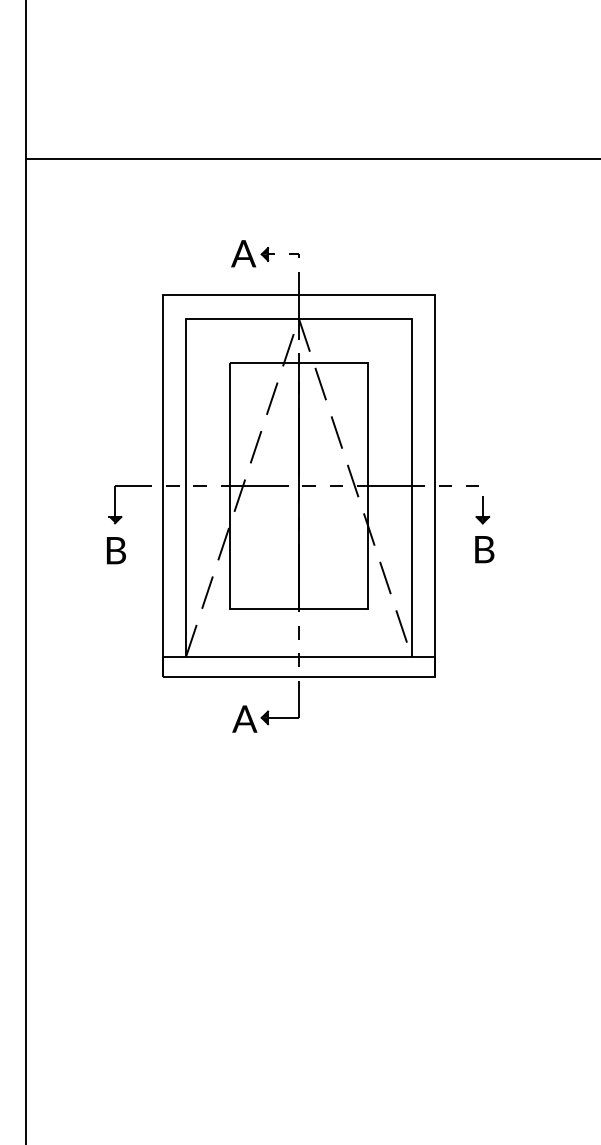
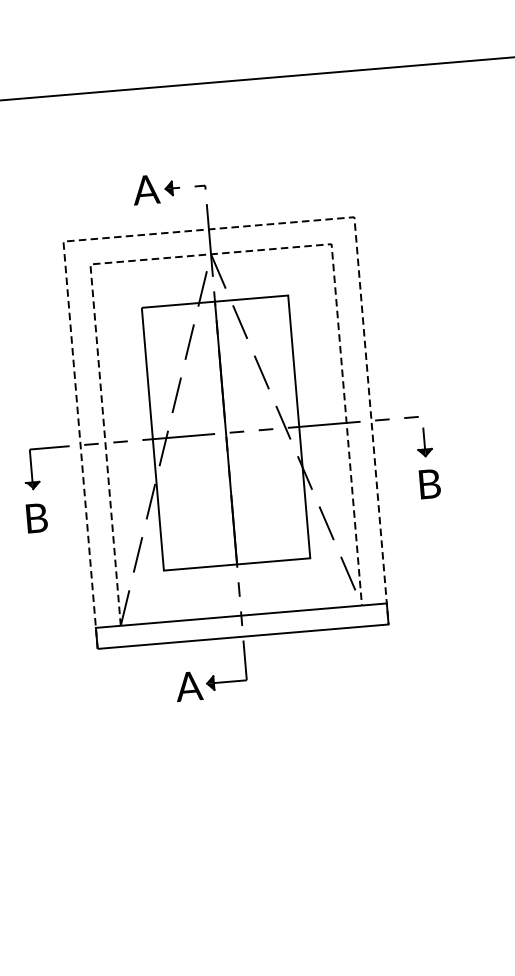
line: (299, 295) -> (209, 229), solid -> dashed
line: (298, 318) -> (210, 254), solid -> dashed

